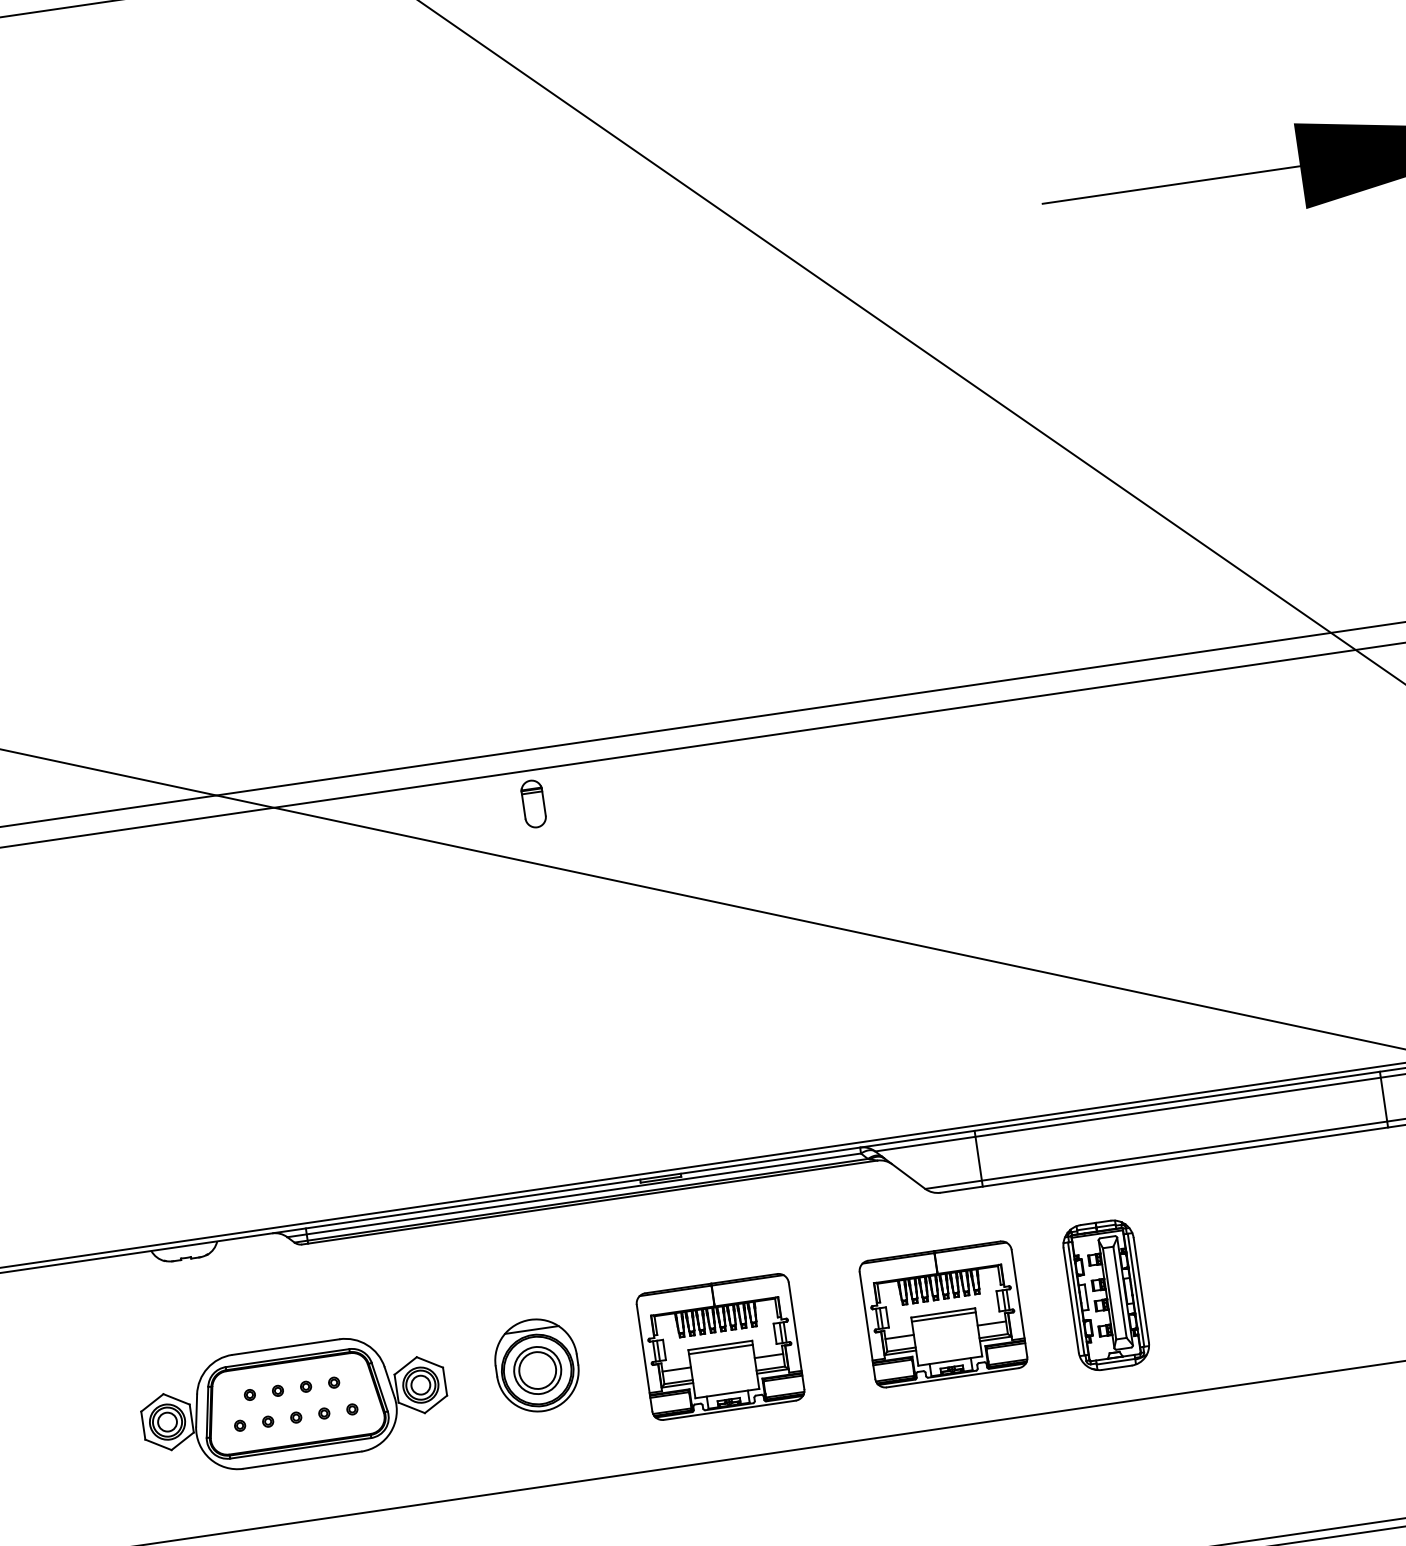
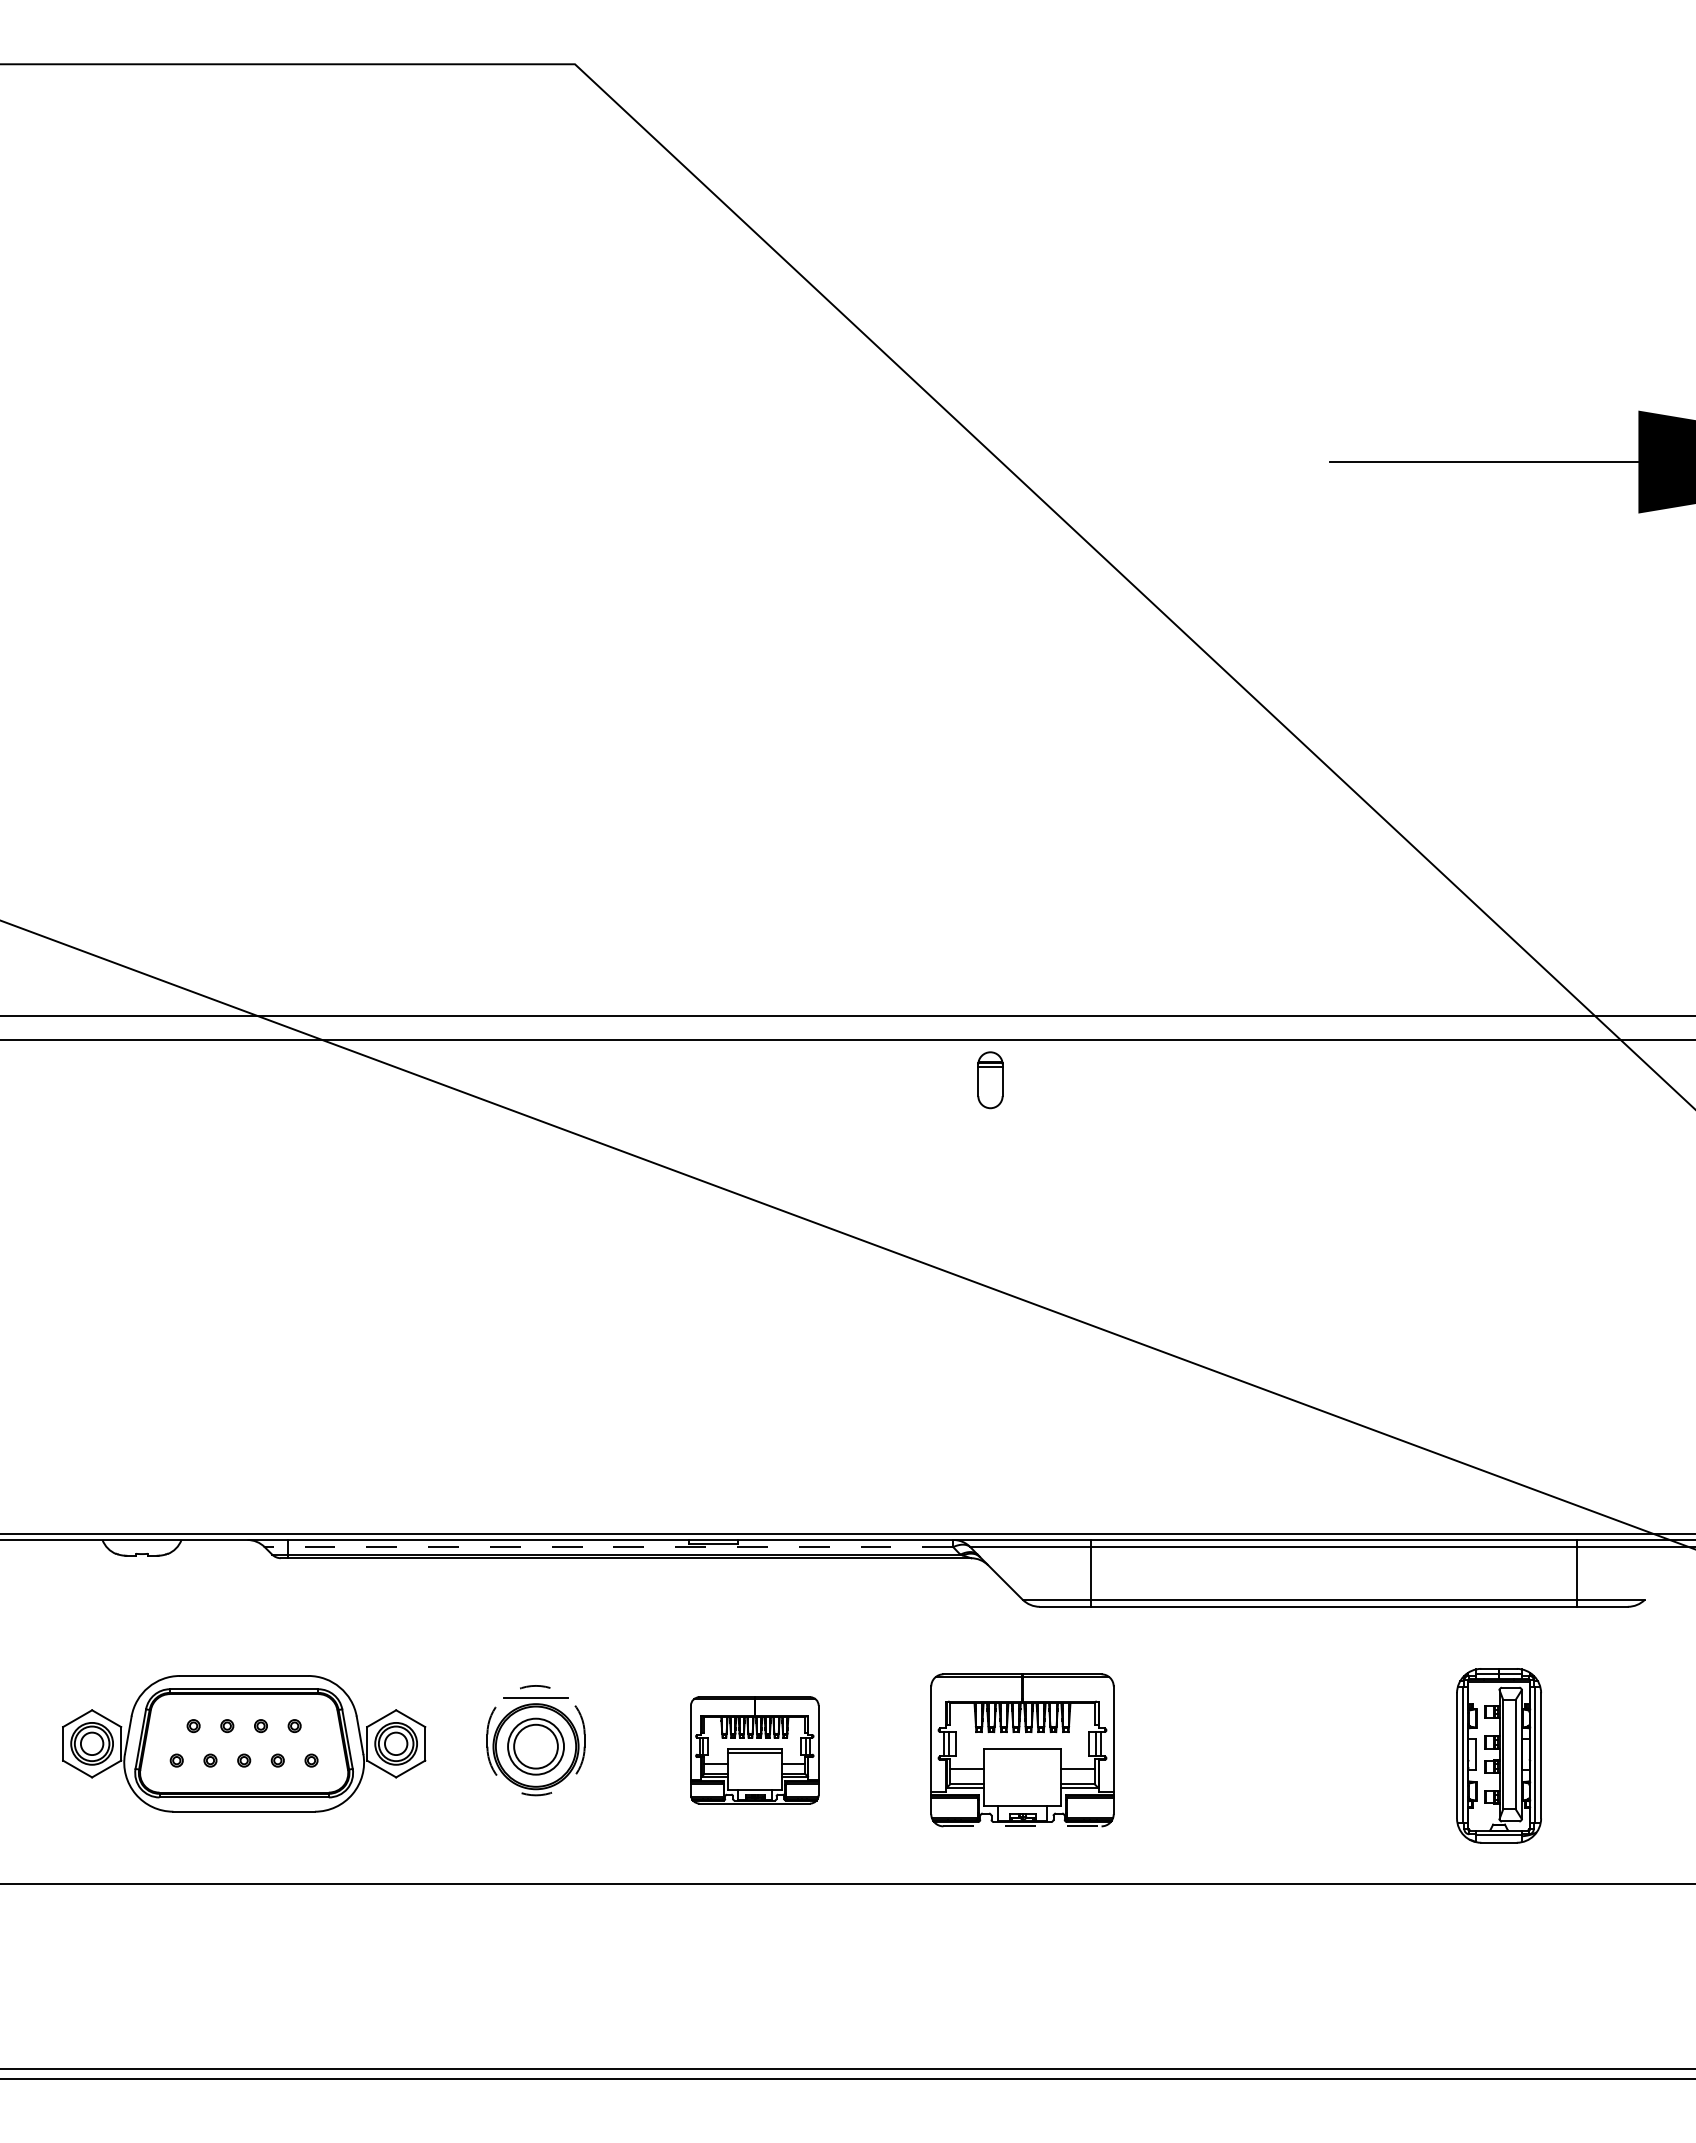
part: (533, 804) -> (990, 1080), moved
line: (573, 1195) -> (608, 1547), solid -> dashed
part: (1105, 1295) -> (1498, 1755), moved
line: (943, 1317) -> (1022, 1753), removed
arc: (530, 1319) -> (536, 1685), solid -> dashed
part: (720, 1347) -> (754, 1750), size x0.7
line: (953, 1377) -> (1023, 1826), solid -> dashed
arc: (544, 1411) -> (536, 1795), solid -> dashed

